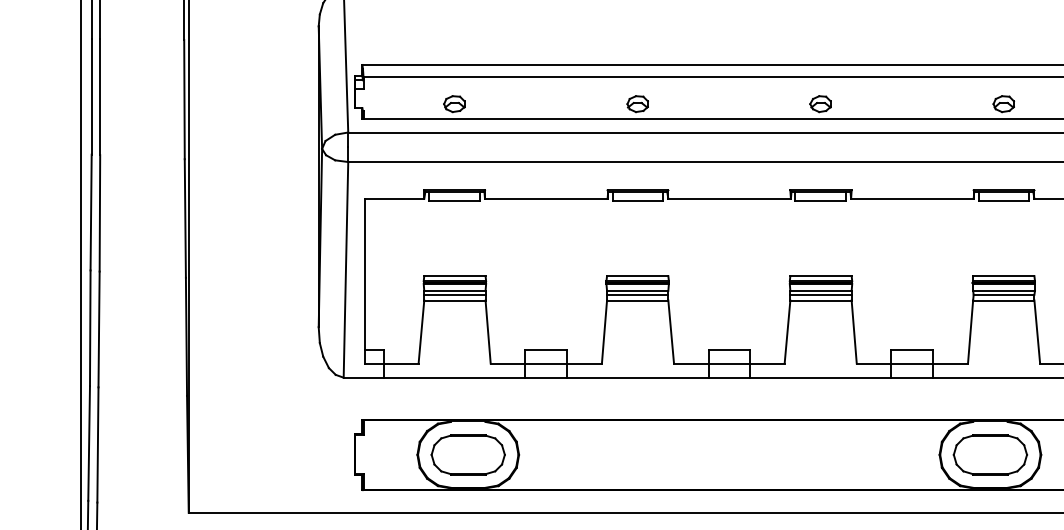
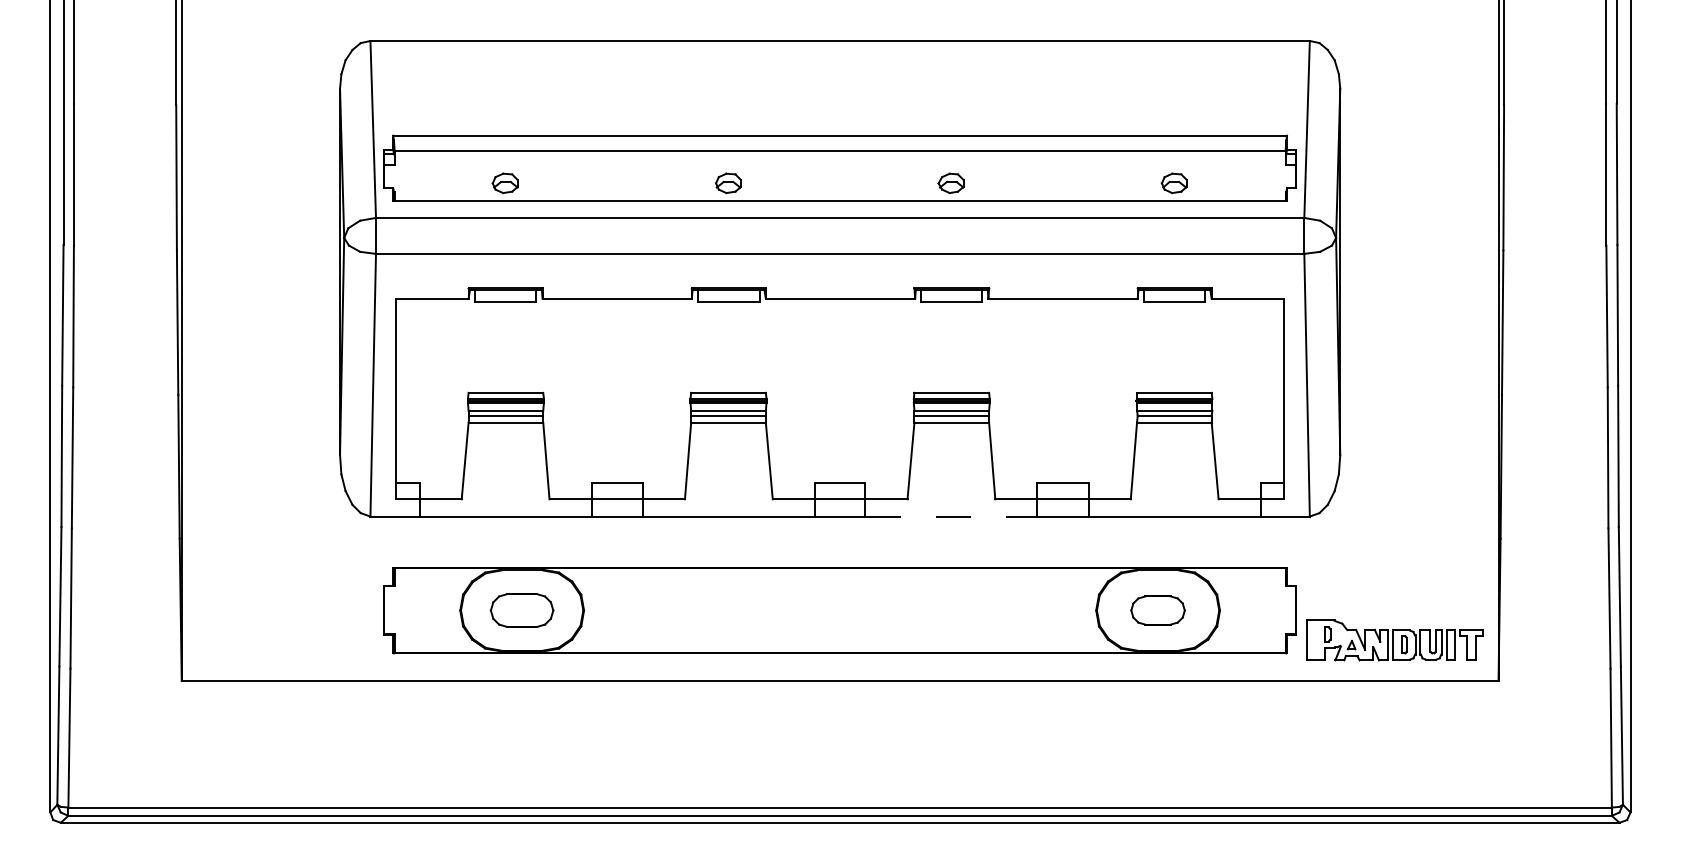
line: (820, 377) -> (951, 516), solid -> dashed
part: (467, 454) -> (521, 610), size x0.7
part: (989, 454) -> (1157, 610), size x0.6

